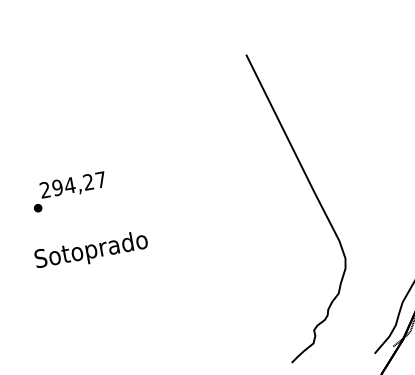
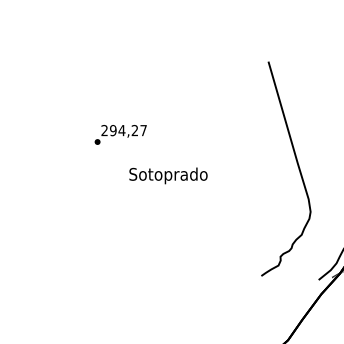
text: (68, 191) -> (120, 134), moved
text: (91, 250) -> (168, 175), moved

